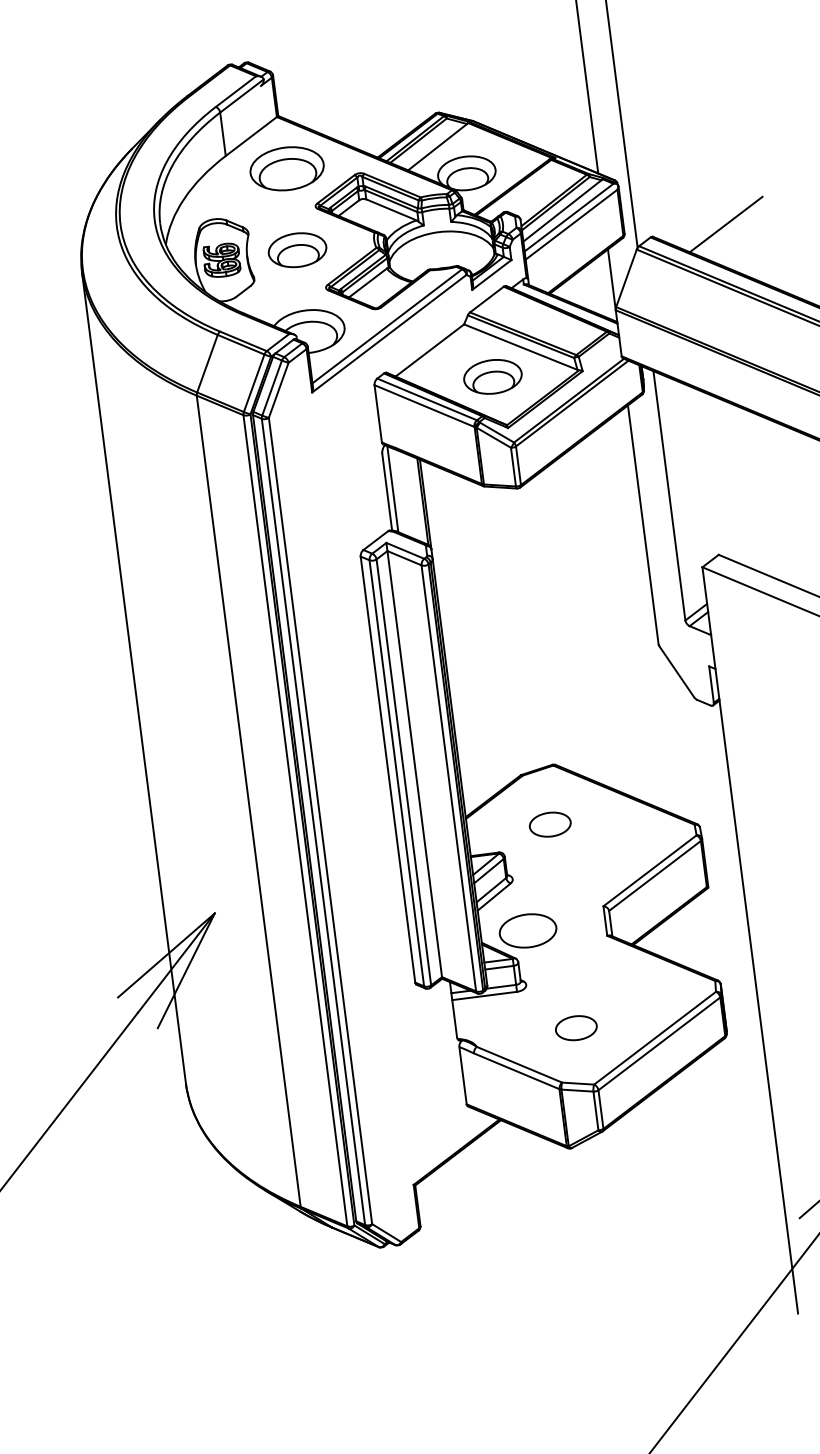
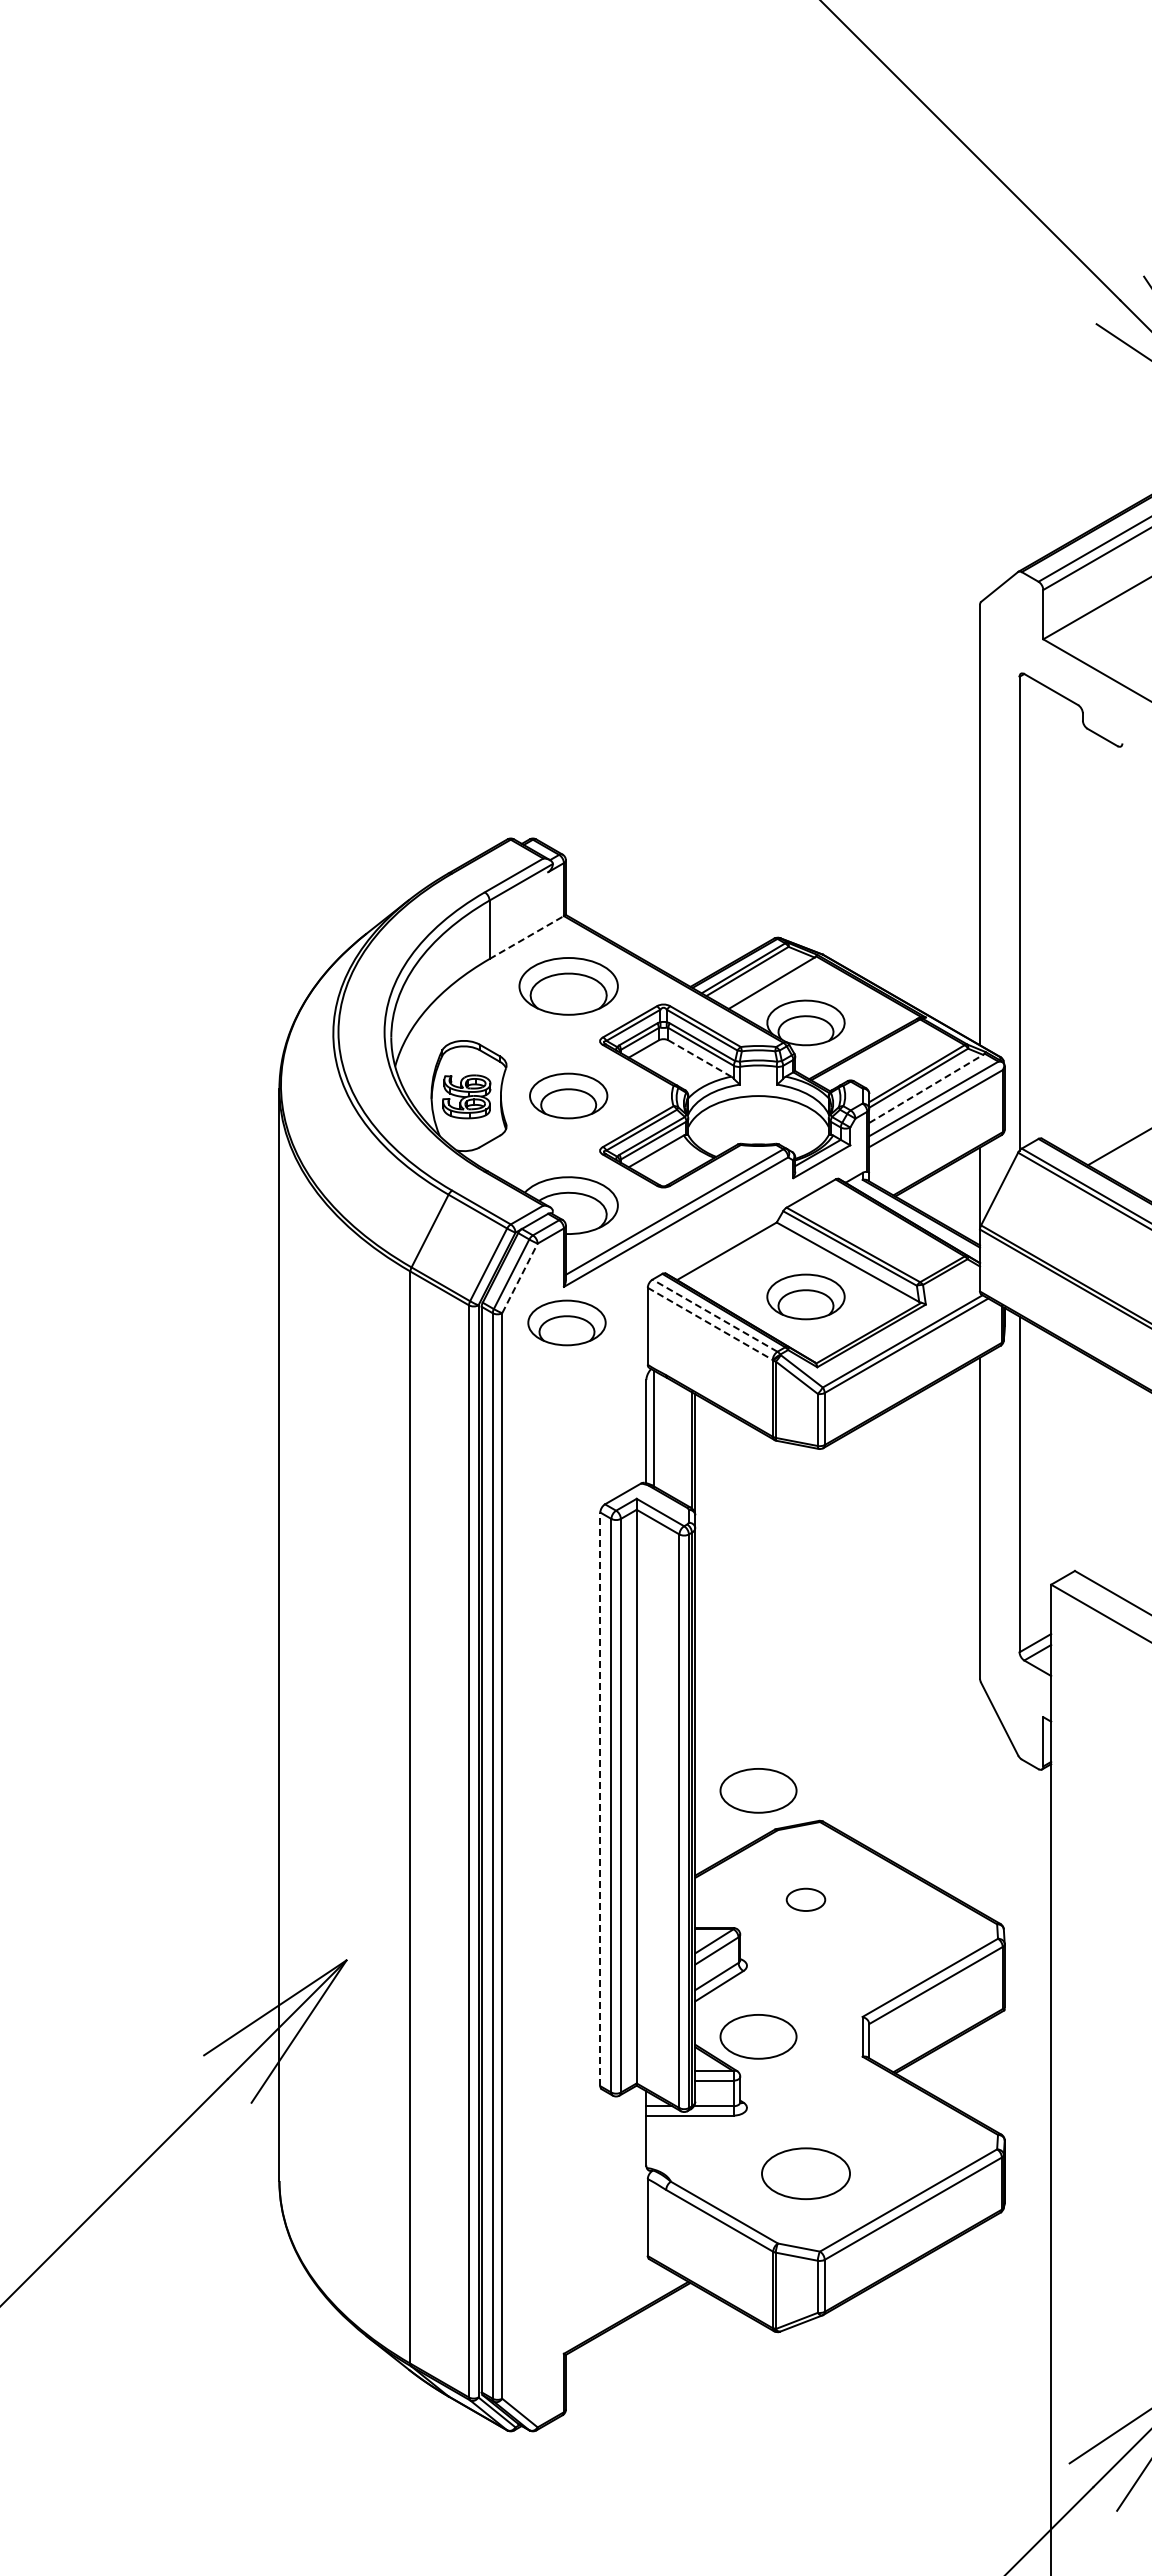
line: (251, 136) -> (526, 937), solid -> dashed
line: (391, 209) -> (700, 1058), solid -> dashed
line: (562, 210) -> (926, 1088), solid -> dashed
line: (279, 389) -> (520, 1277), solid -> dashed
line: (426, 399) -> (714, 1315), solid -> dashed
line: (424, 406) -> (710, 1324), solid -> dashed
part: (317, 418) -> (566, 1322), added
part: (504, 747) -> (758, 1790), added
line: (388, 769) -> (600, 1799), solid -> dashed
part: (549, 824) -> (805, 1899), size x0.7
part: (575, 1027) -> (805, 2173), size x1.6

